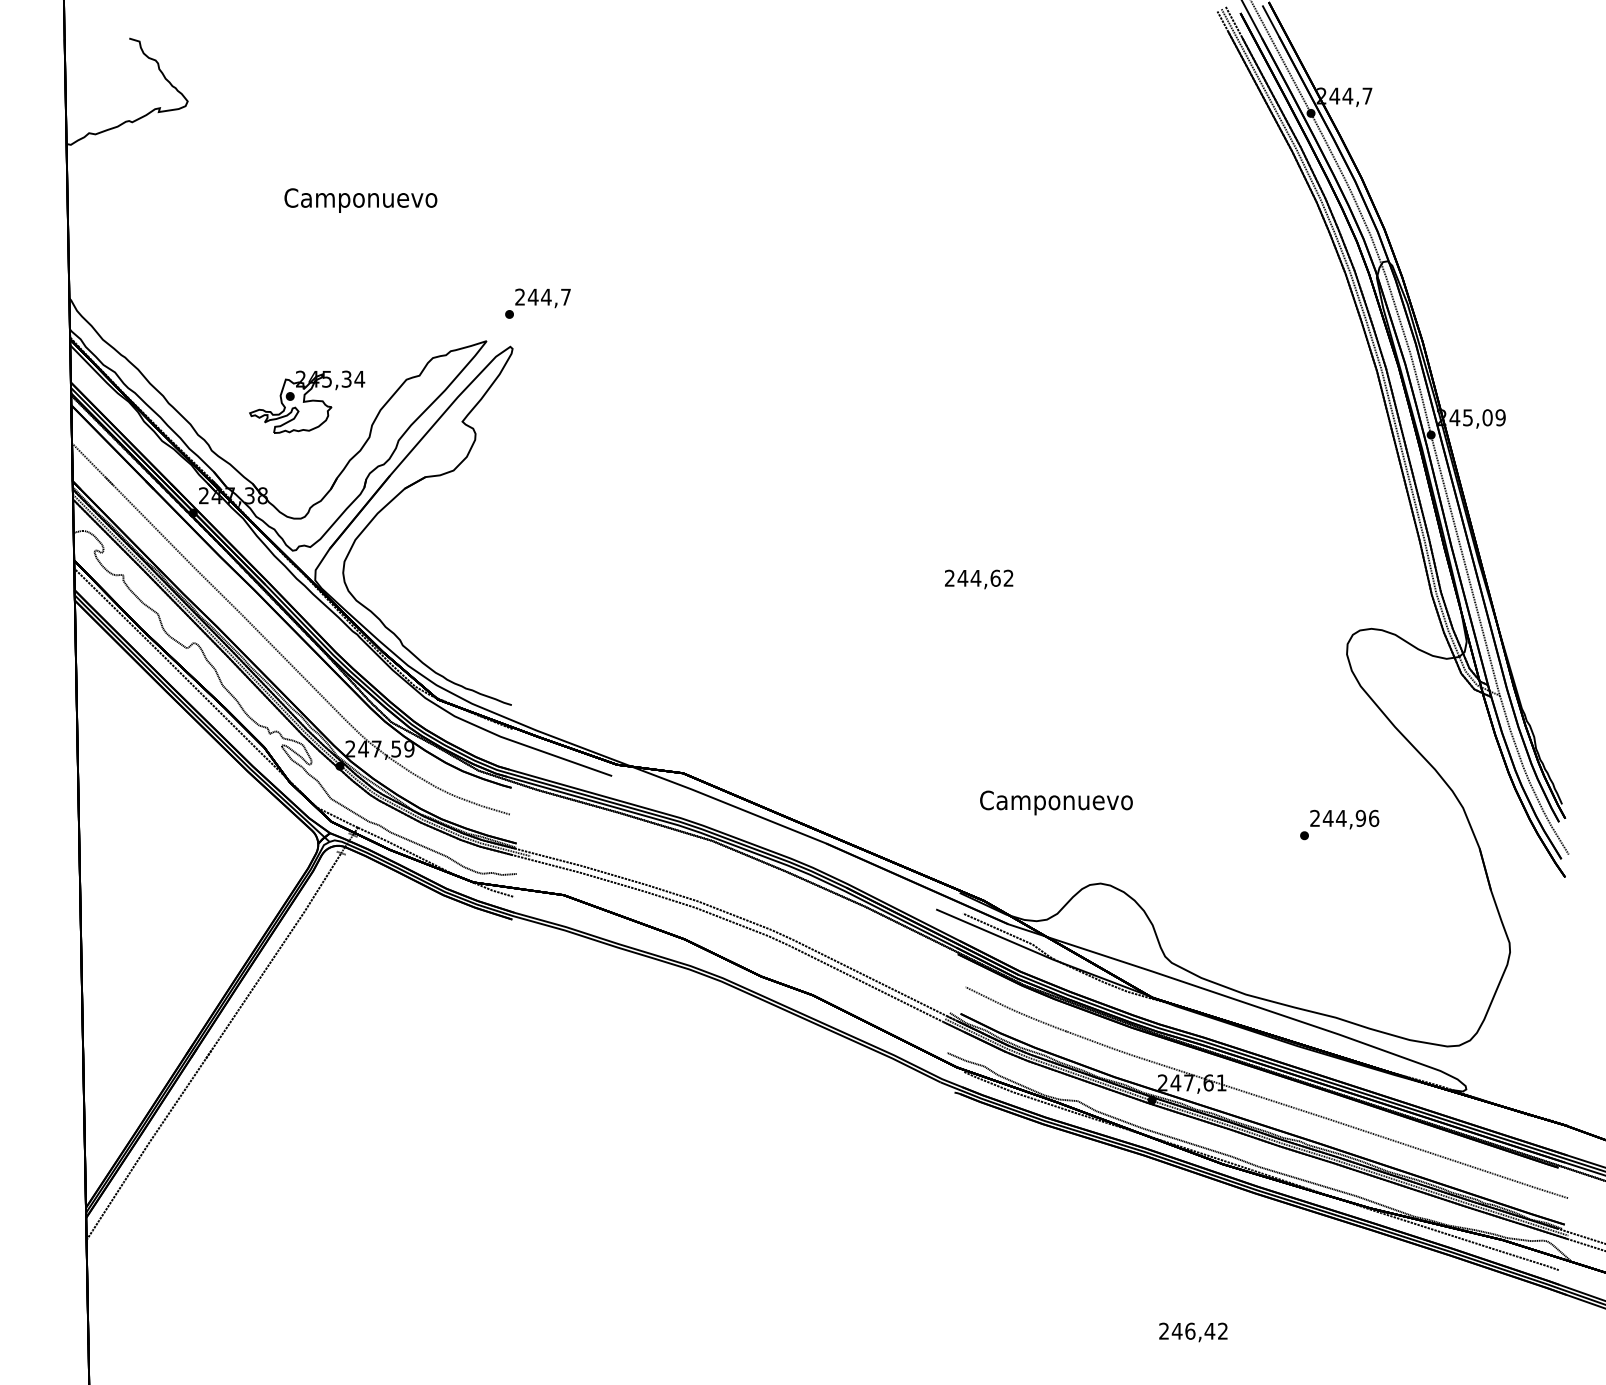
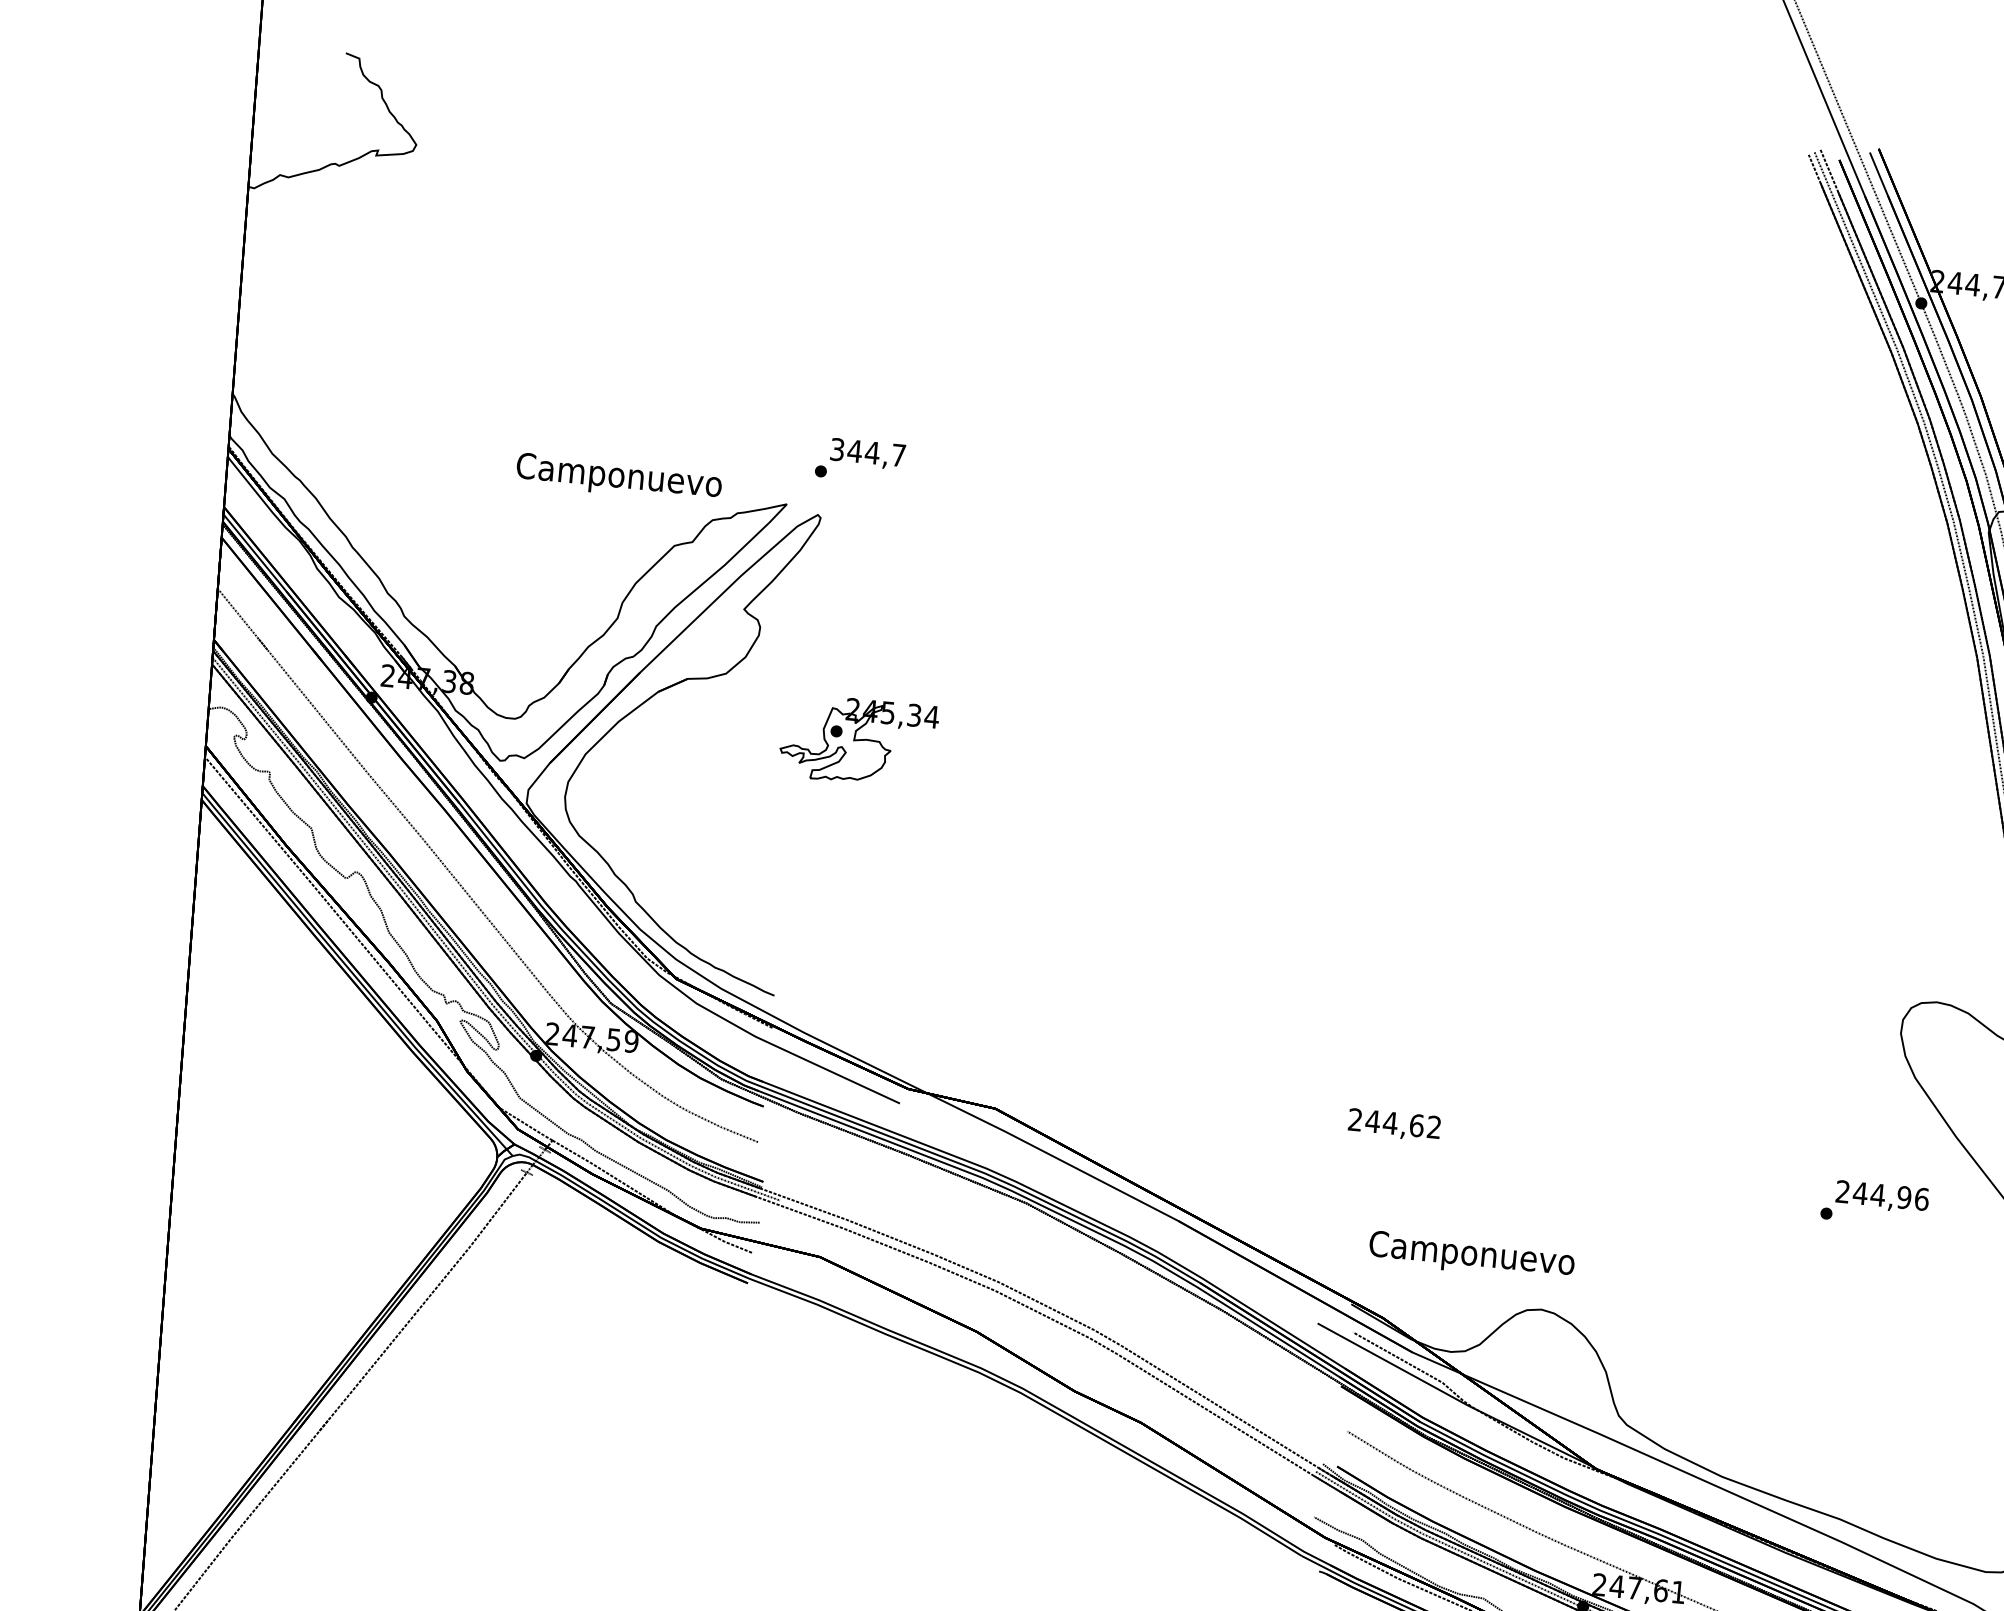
text: (360, 200) -> (618, 478), moved
text: (520, 297) -> (837, 450), 244,7 -> 344,7
part: (307, 401) -> (859, 740), moved
text: (979, 579) -> (1395, 1125), moved
text: (1056, 802) -> (1471, 1255), moved
text: (1339, 824) -> (1874, 1203), moved

